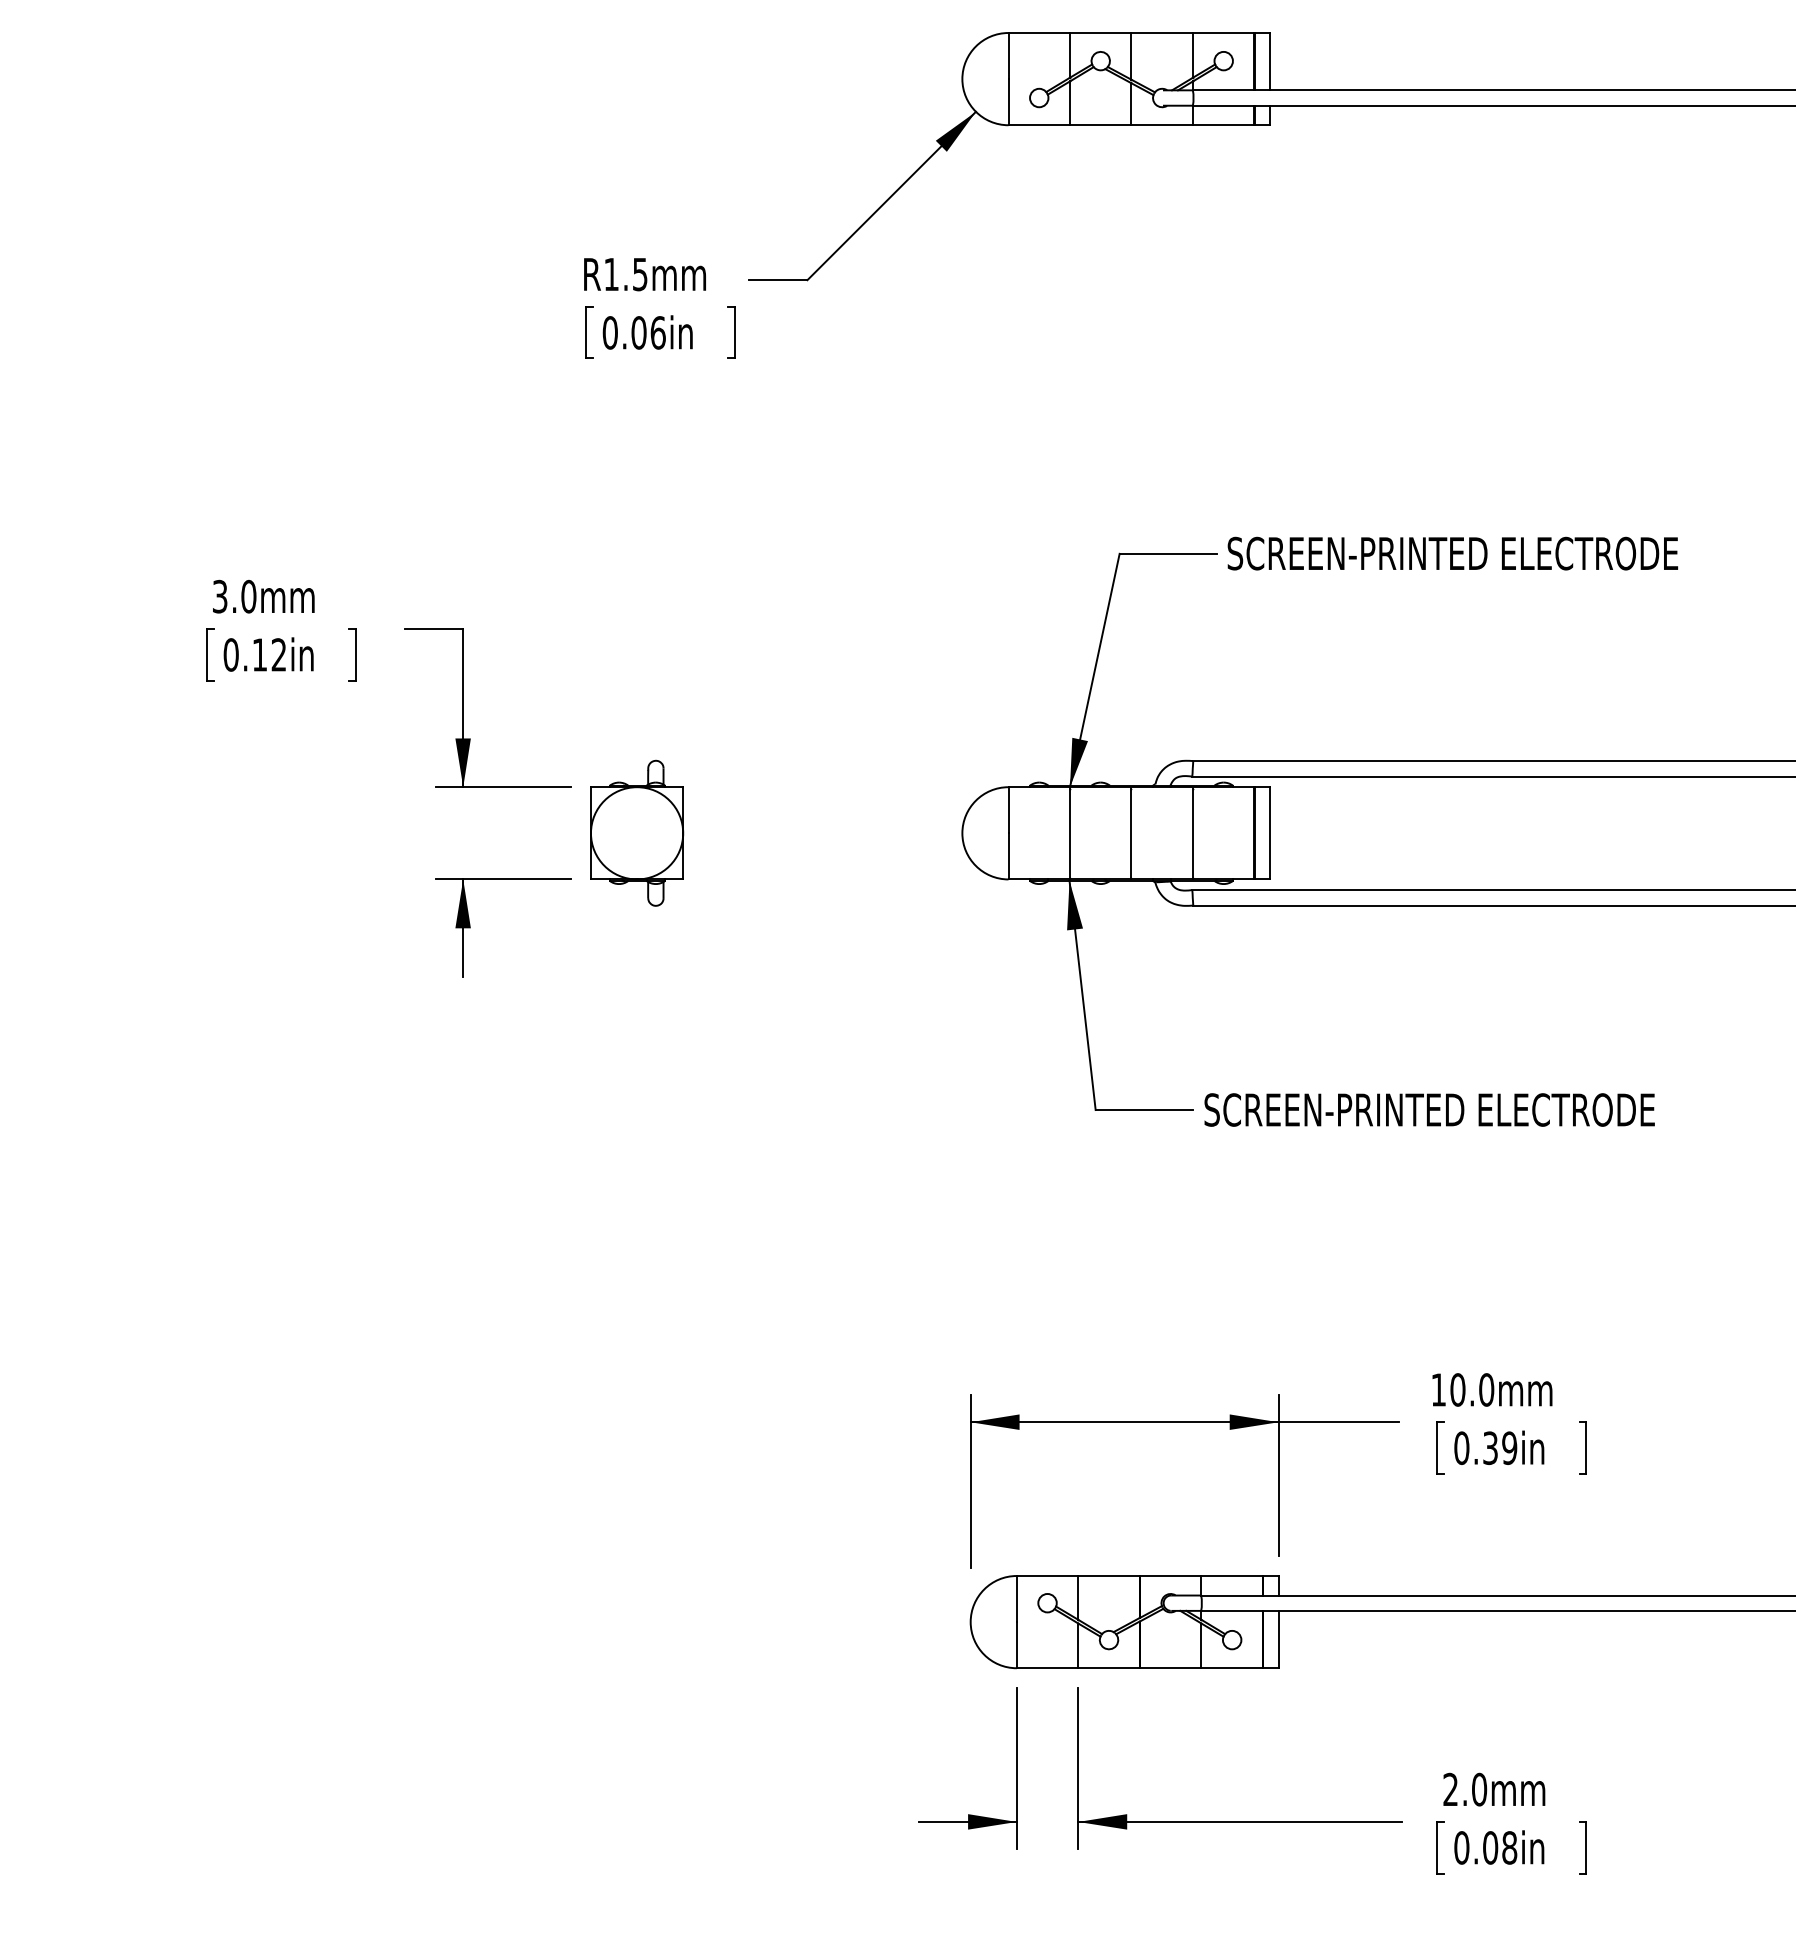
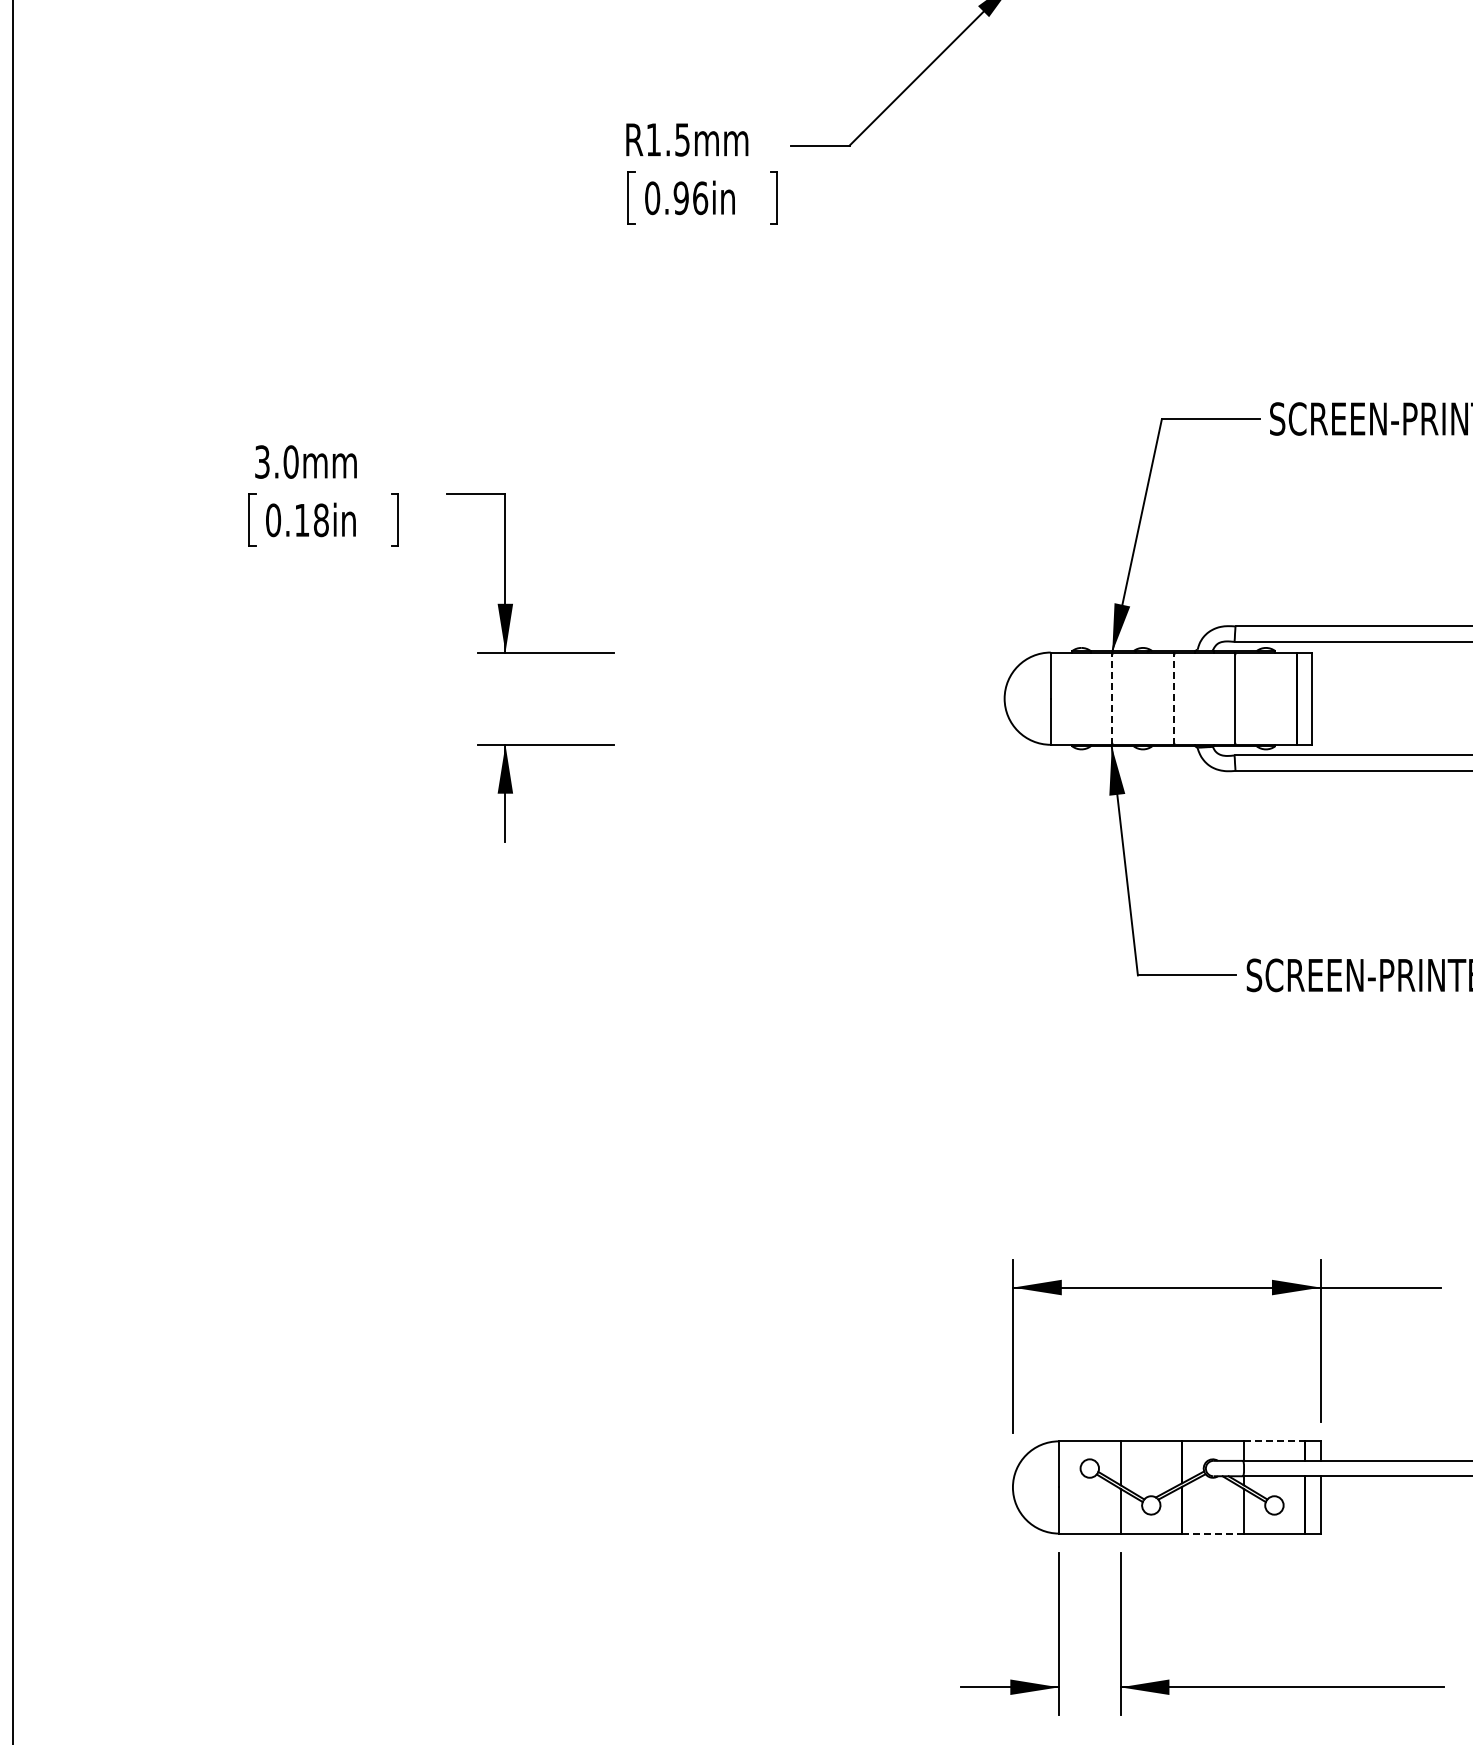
text: (638, 332) -> (680, 197), 0.06in -> 0.96in
text: (278, 654) -> (320, 519), 0.12in -> 0.18in
part: (637, 832) -> (679, 697), removed
line: (1070, 832) -> (1112, 697), solid -> dashed
line: (1131, 832) -> (1173, 697), solid -> dashed
line: (1232, 1576) -> (1274, 1441), solid -> dashed
line: (1170, 1668) -> (1212, 1533), solid -> dashed

